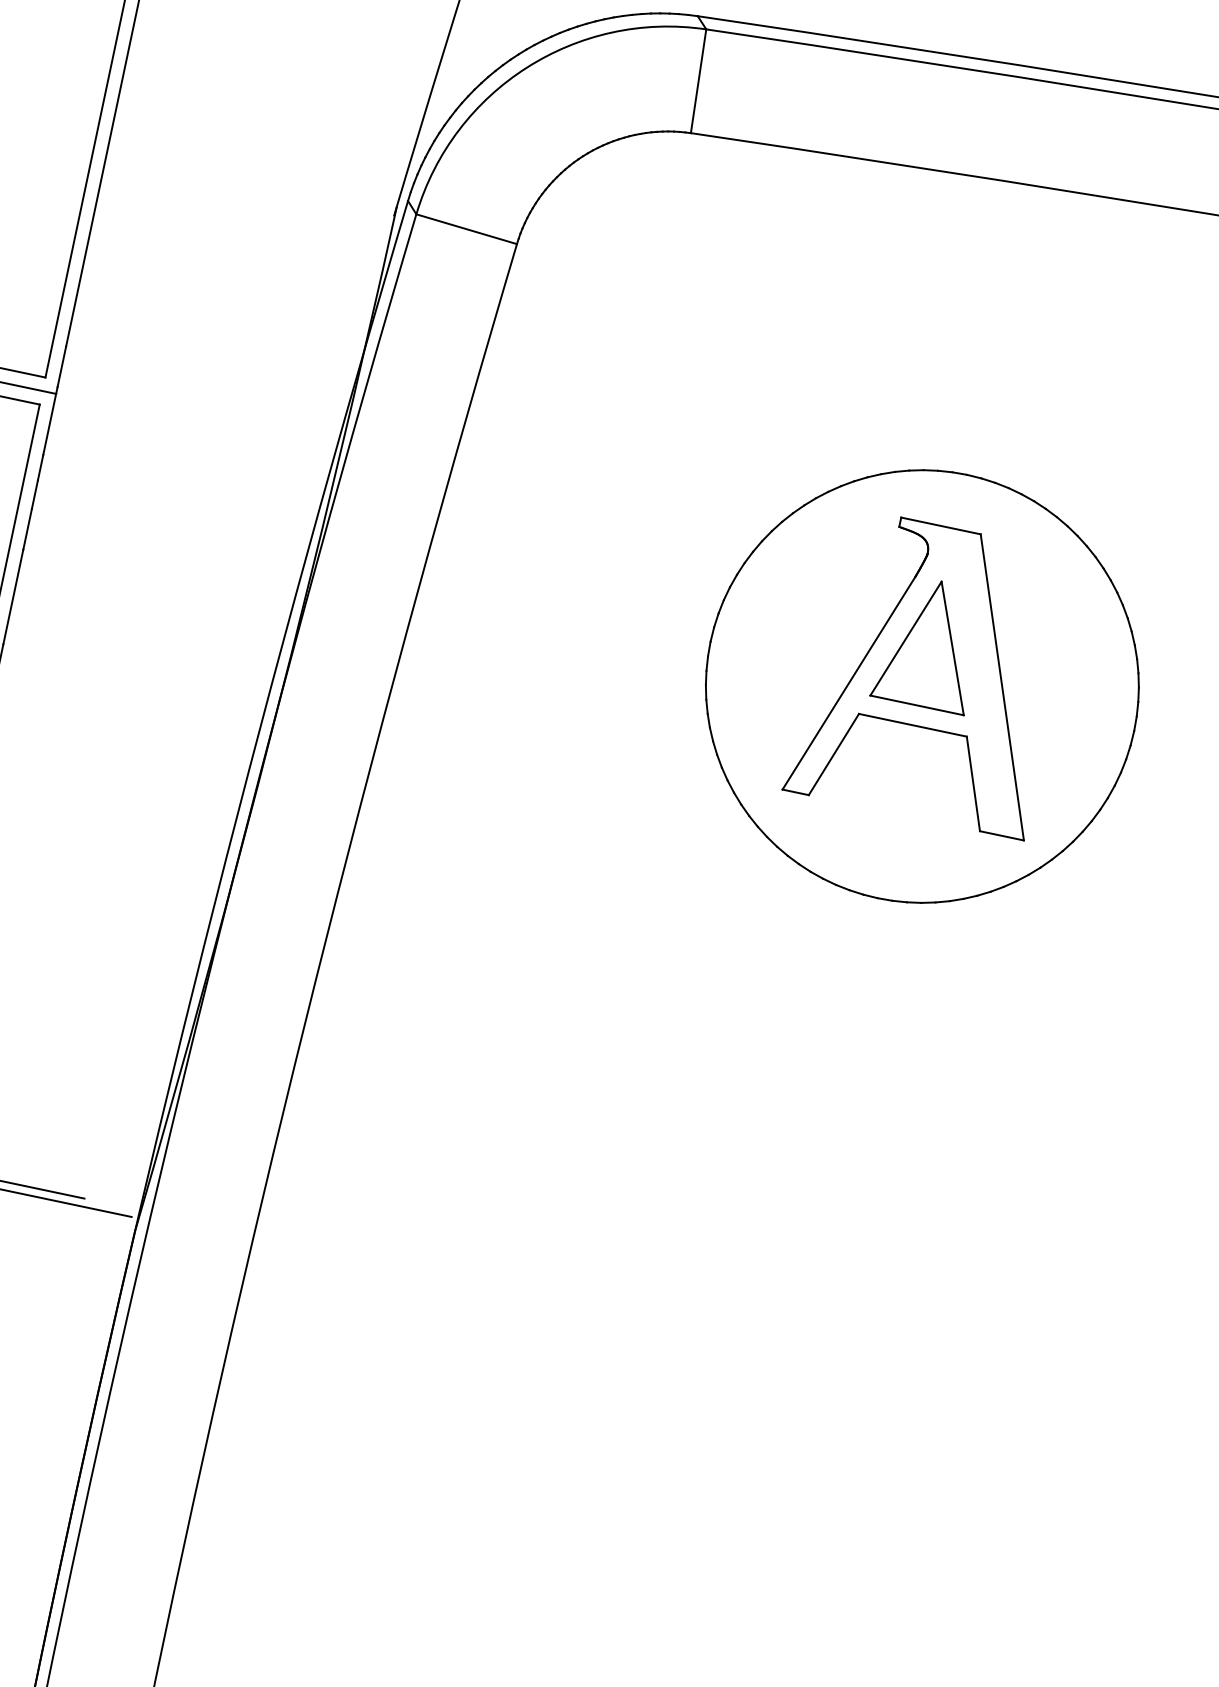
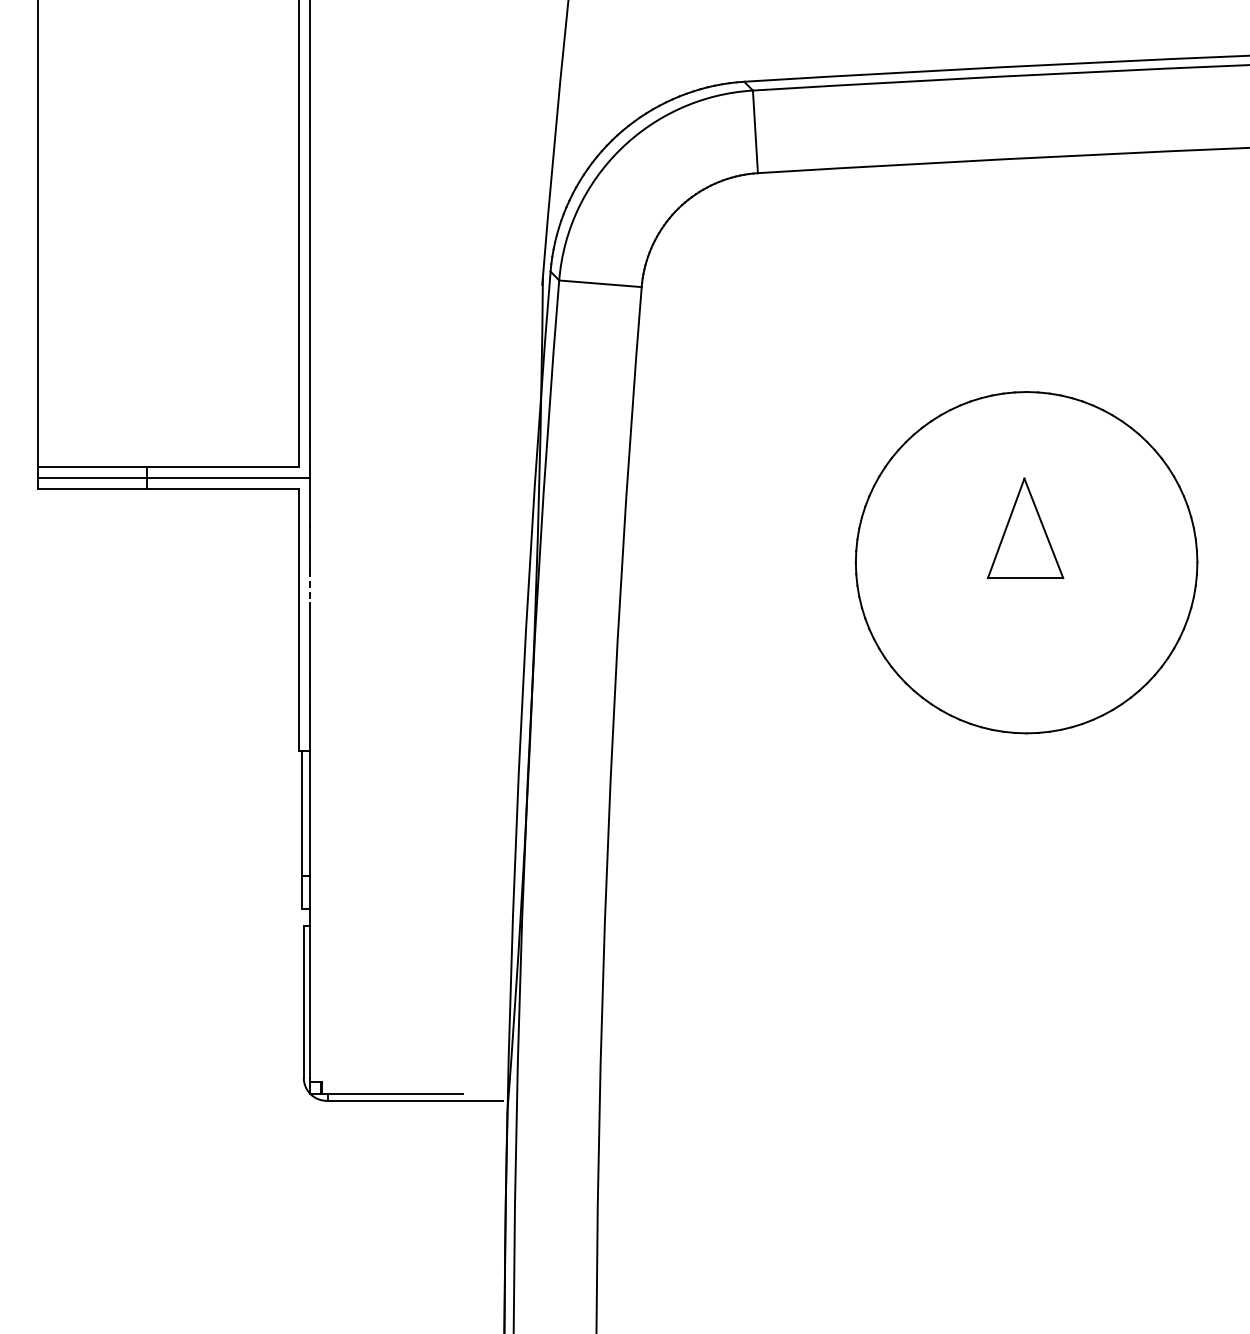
line: (27, 530) -> (310, 587), solid -> dashed
part: (933, 671) -> (1032, 549), removed

